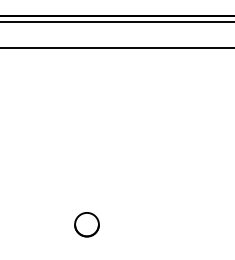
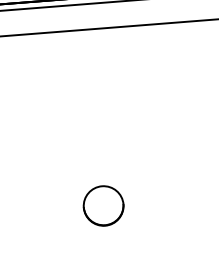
part: (86, 224) -> (103, 205), size x1.67

